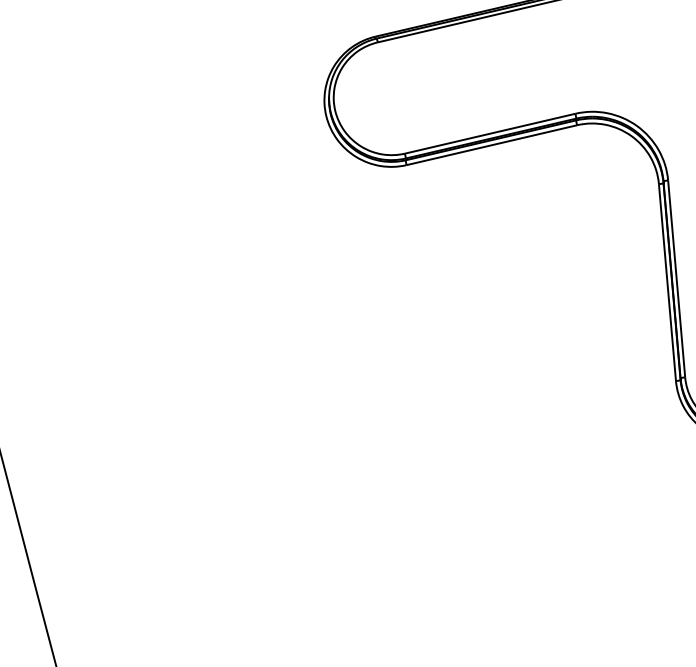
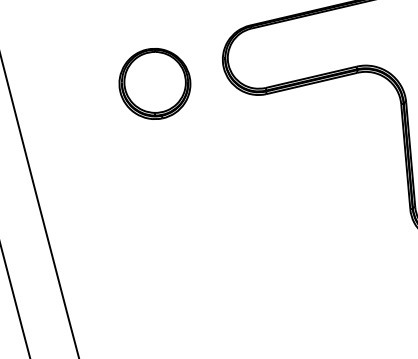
part: (196, 145) -> (154, 83), added

